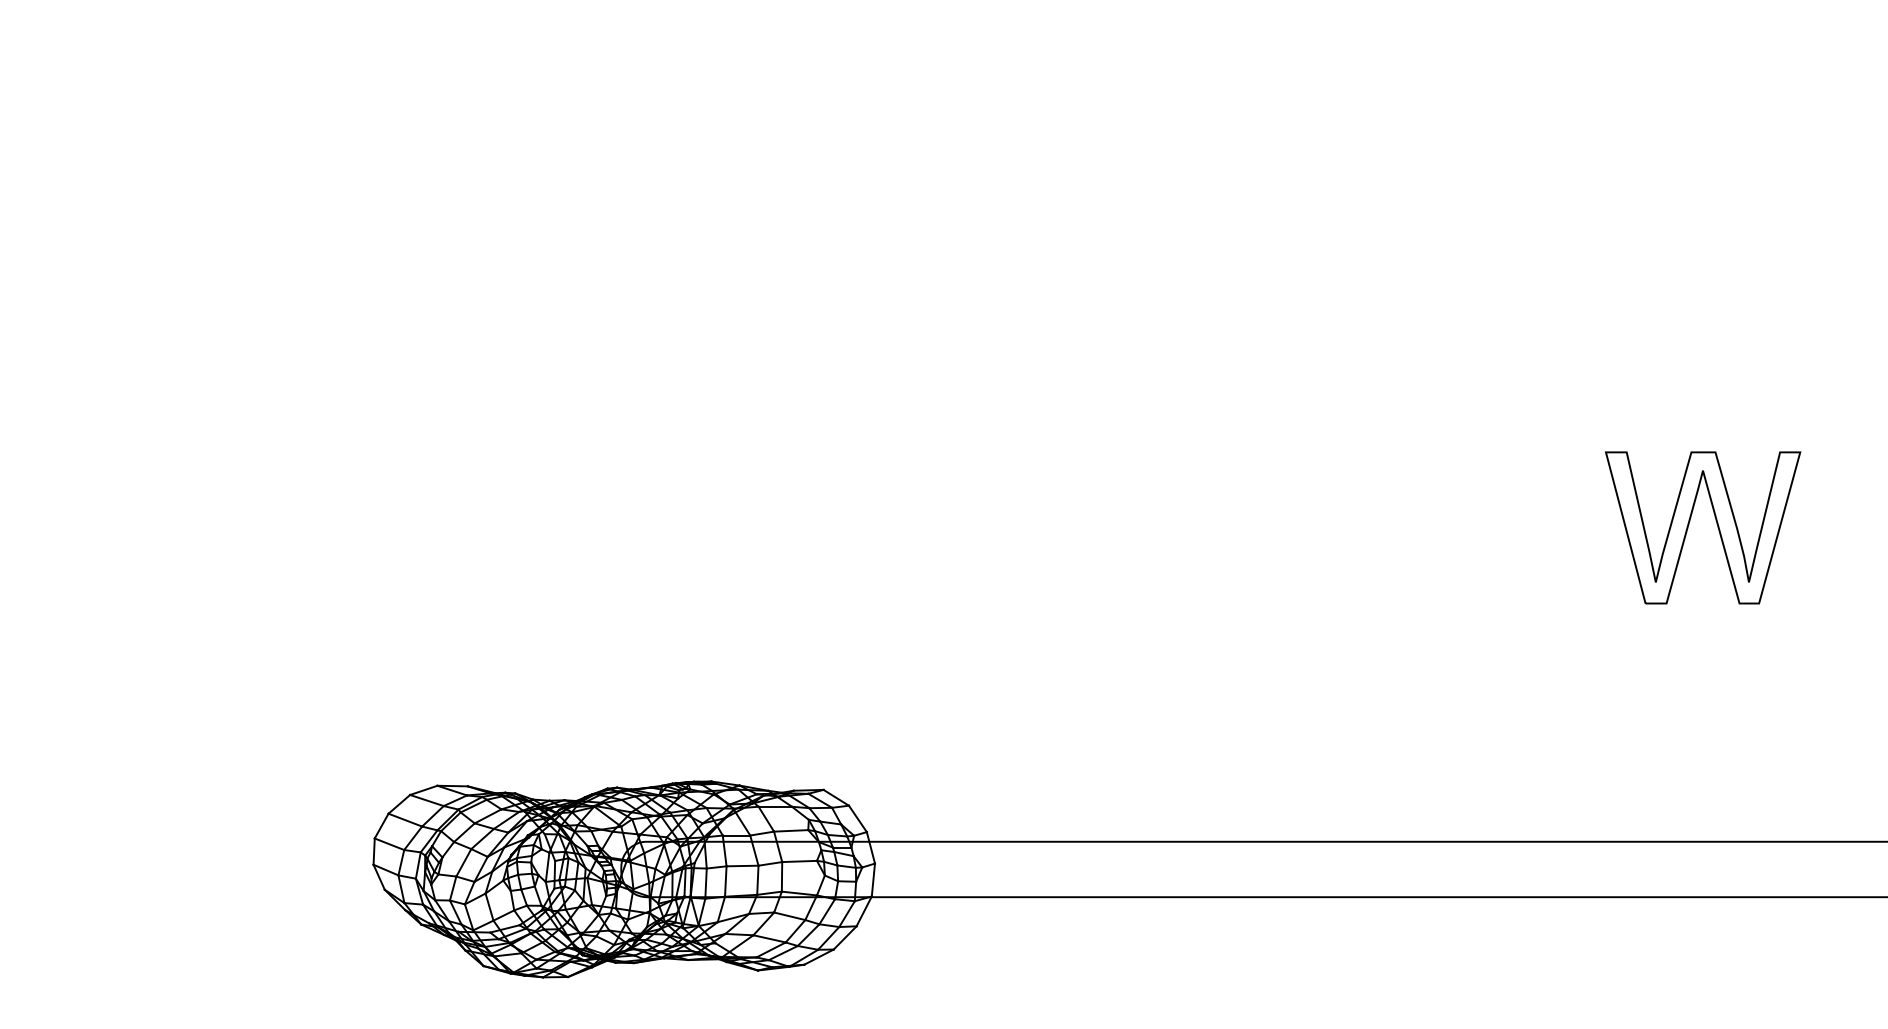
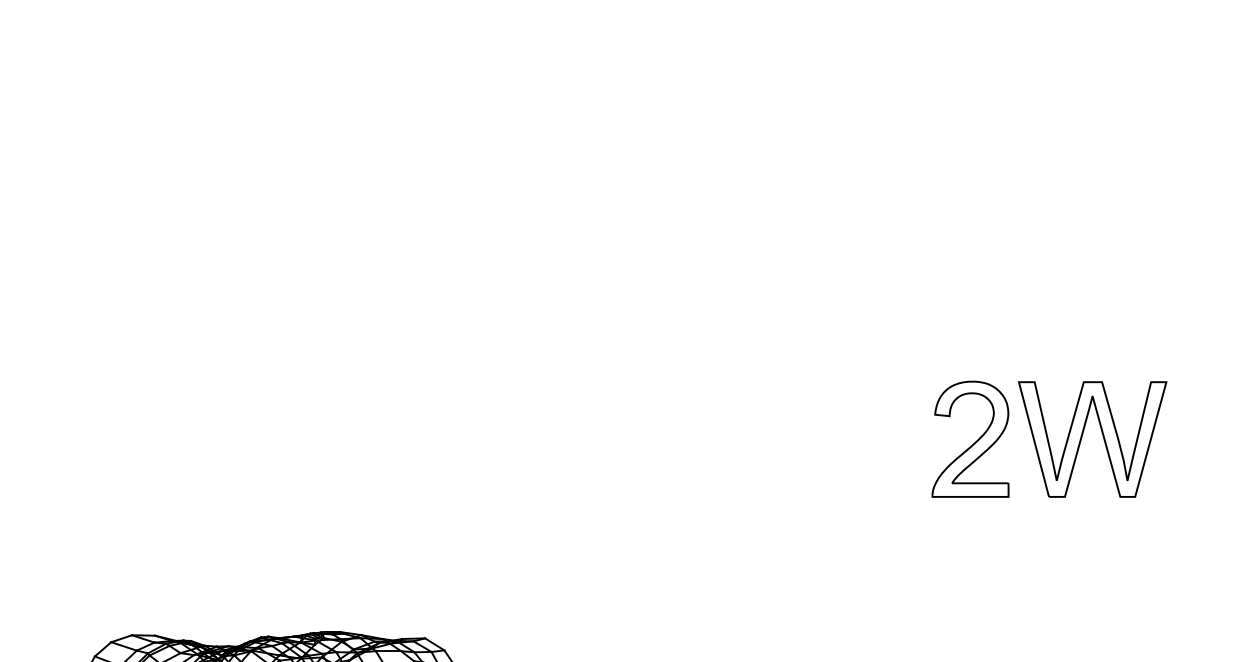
part: (1547, 531) -> (974, 442), added

